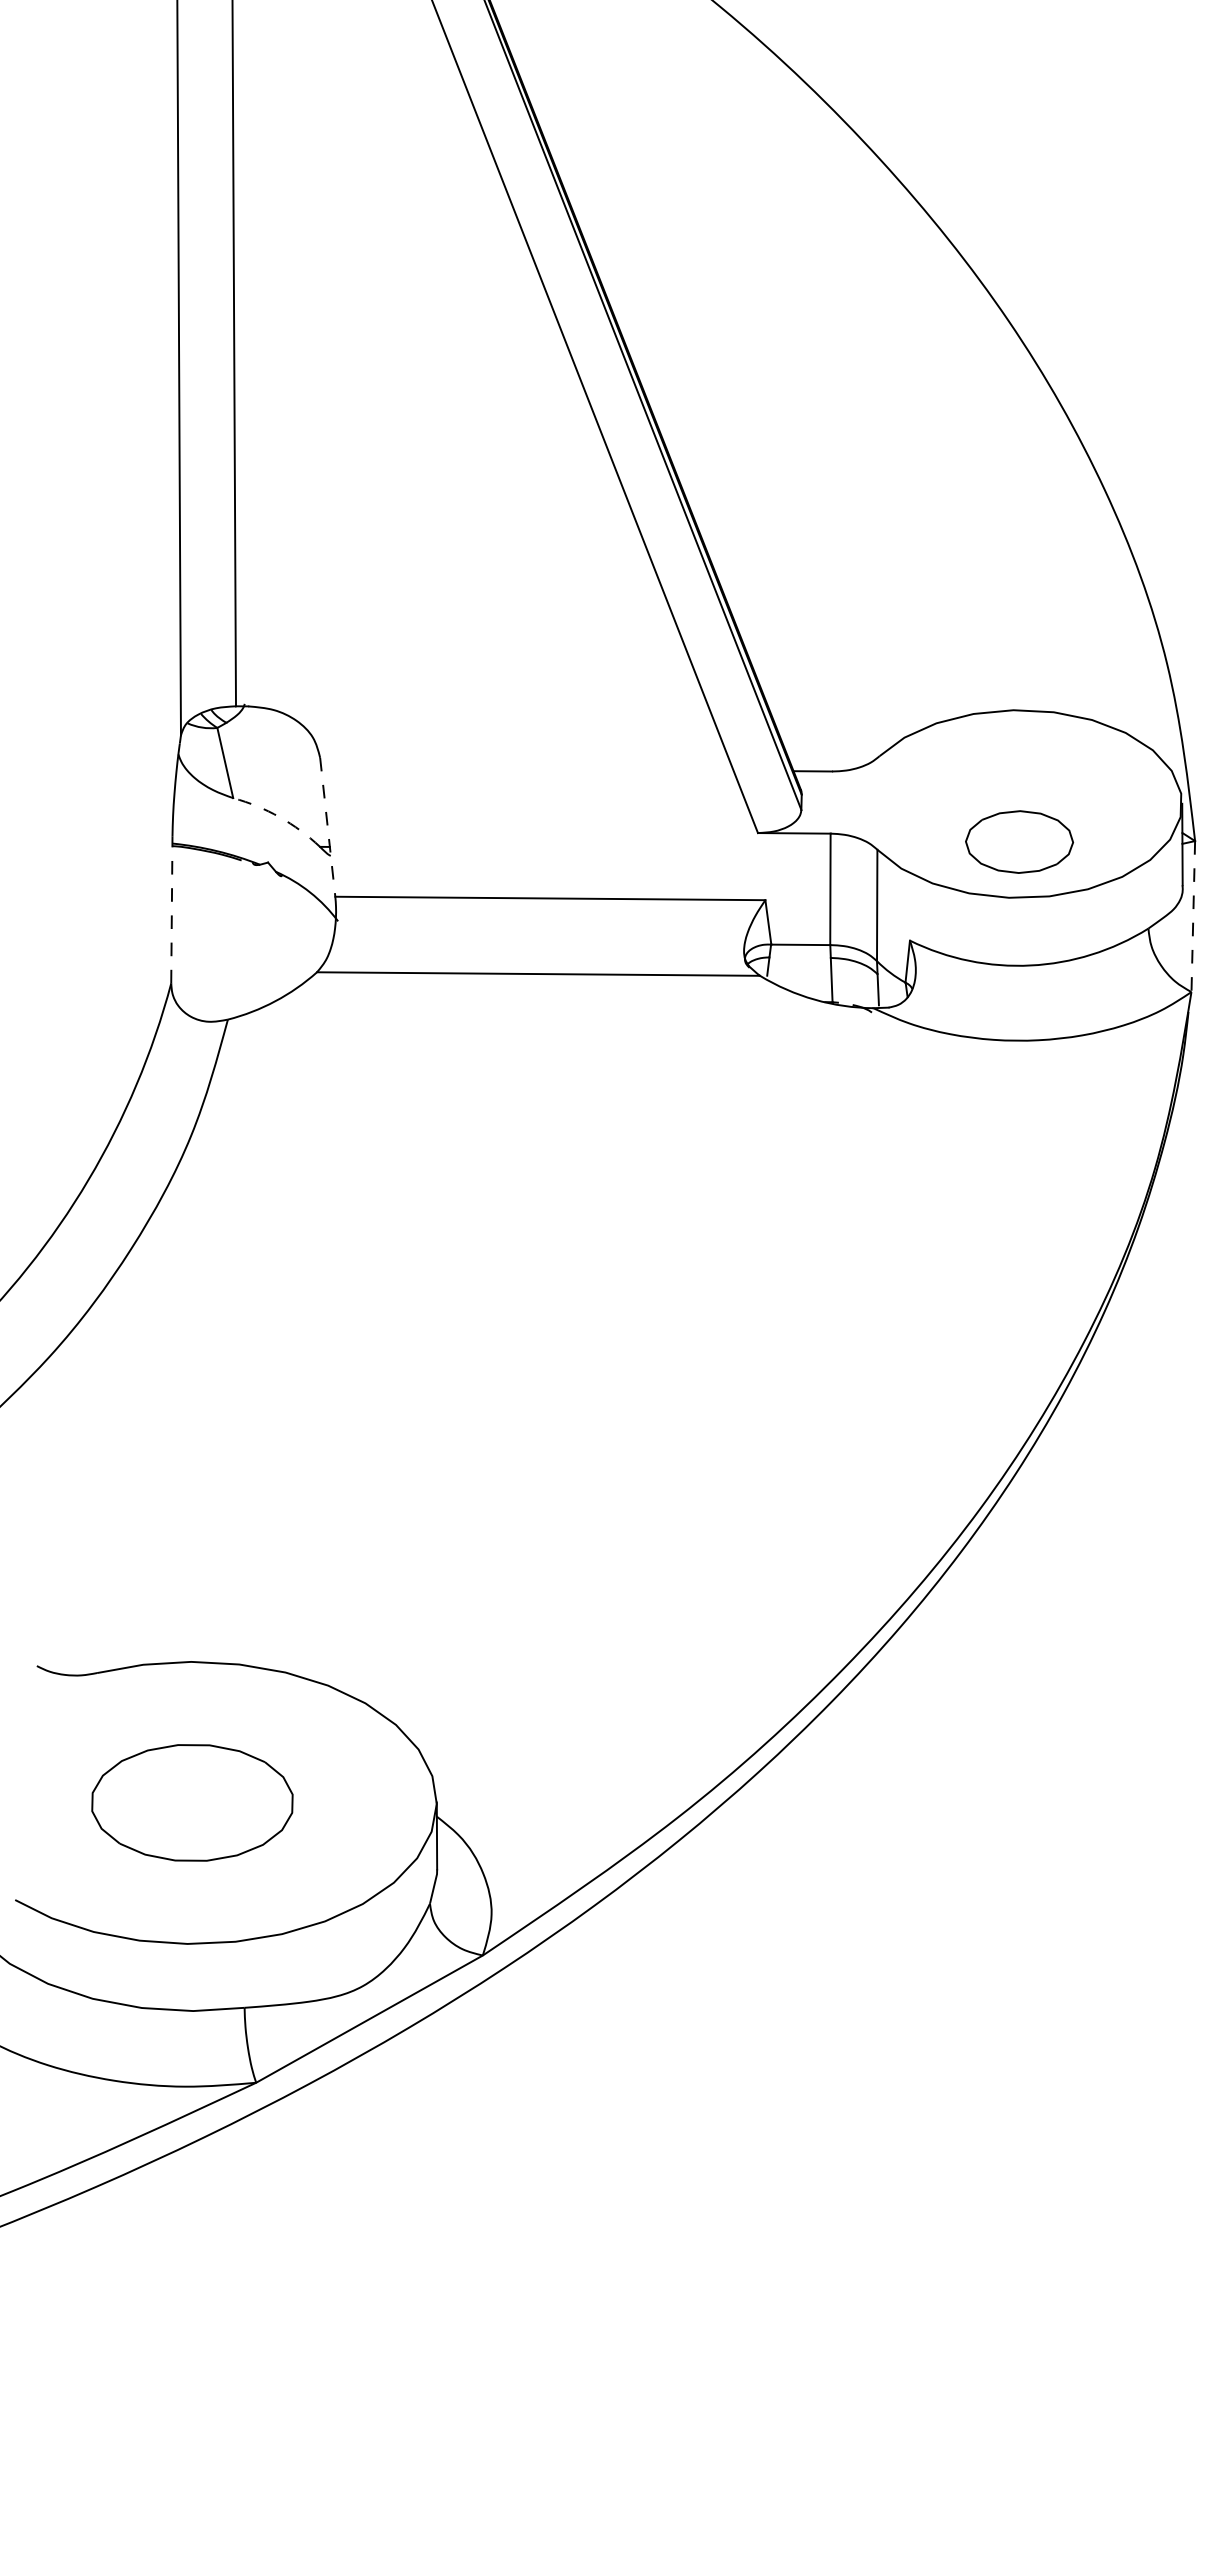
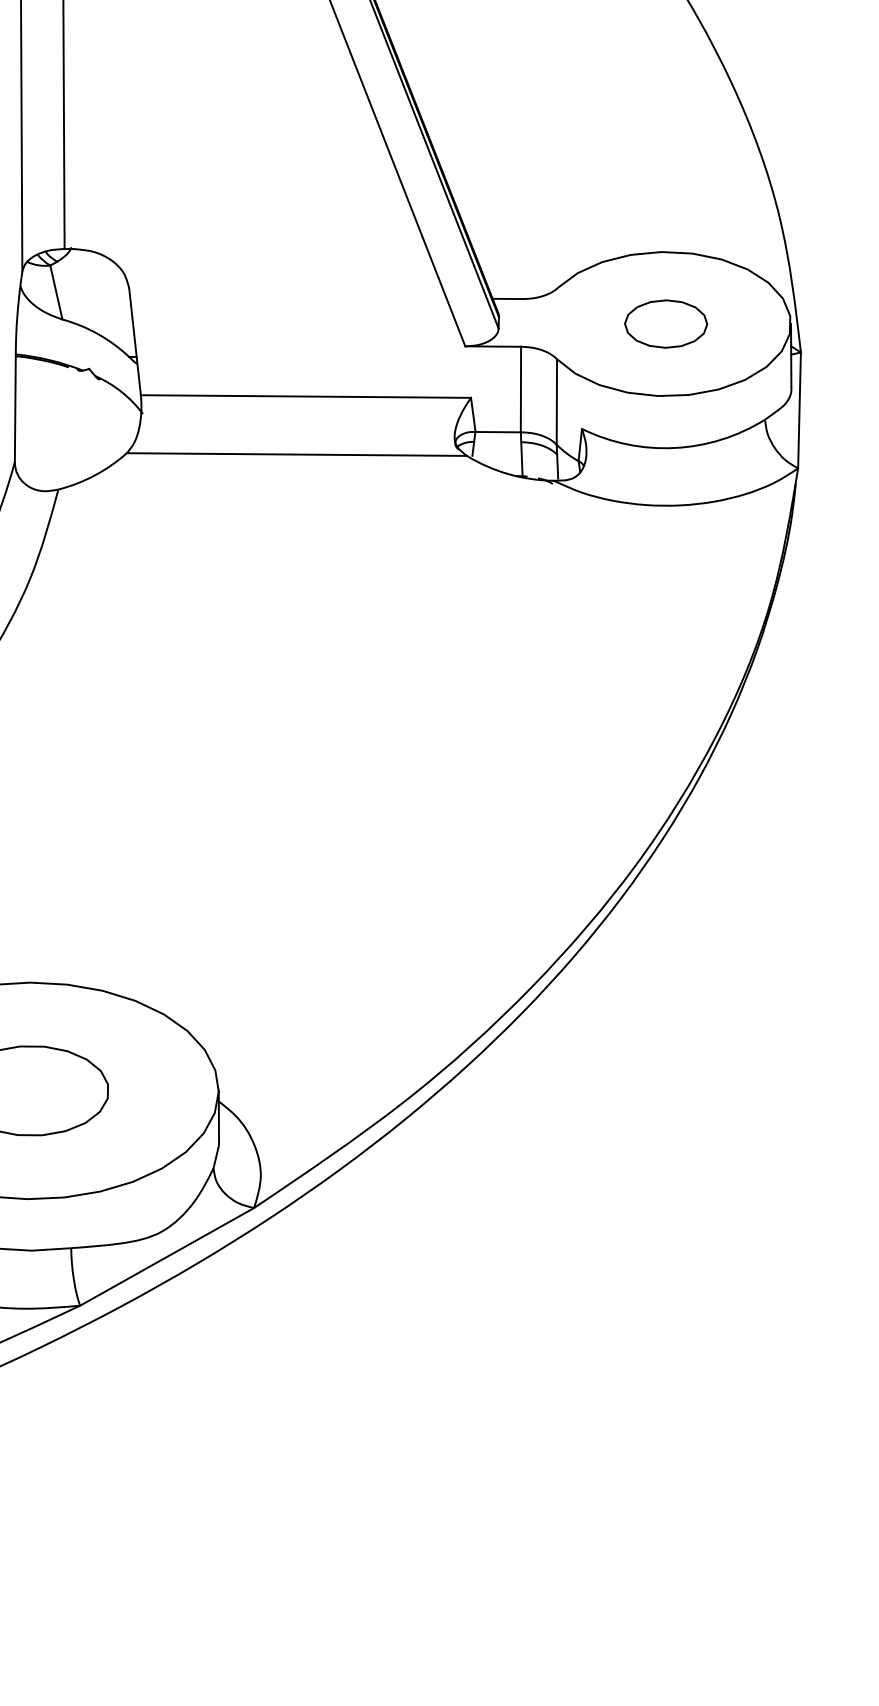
arc: (279, 817) -> (98, 334), dashed -> solid
line: (327, 827) -> (134, 342), dashed -> solid
part: (1019, 841) -> (666, 323), moved
line: (171, 909) -> (15, 405), dashed -> solid
line: (1193, 916) -> (799, 410), dashed -> solid

